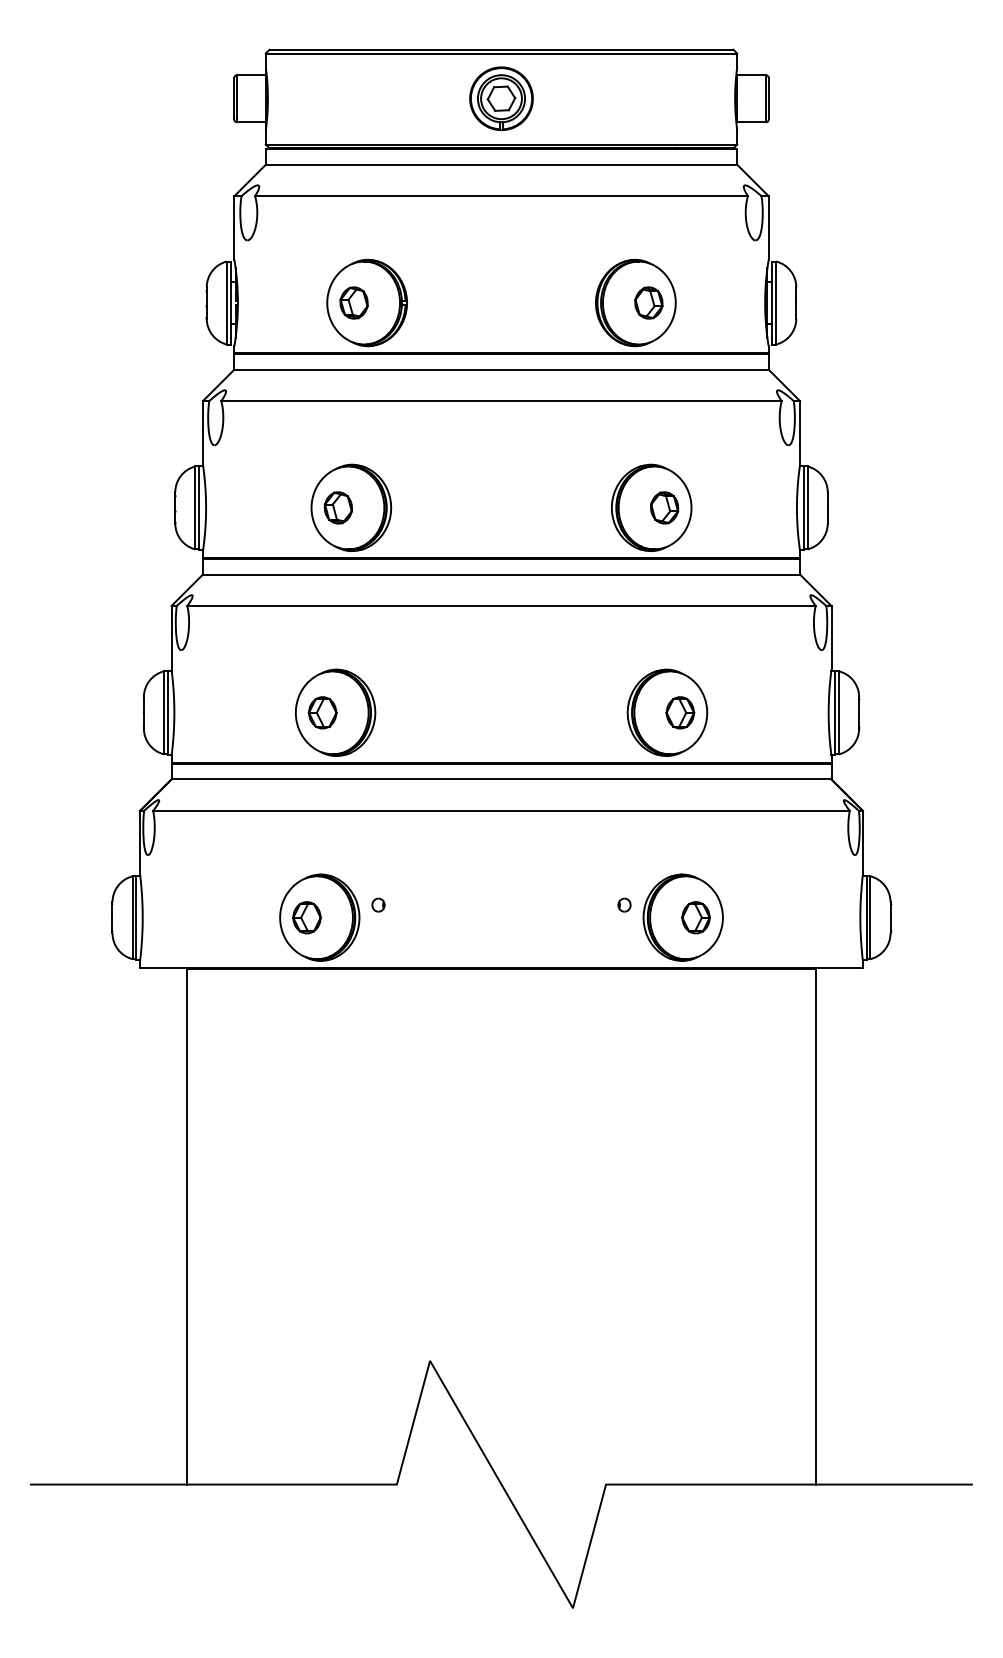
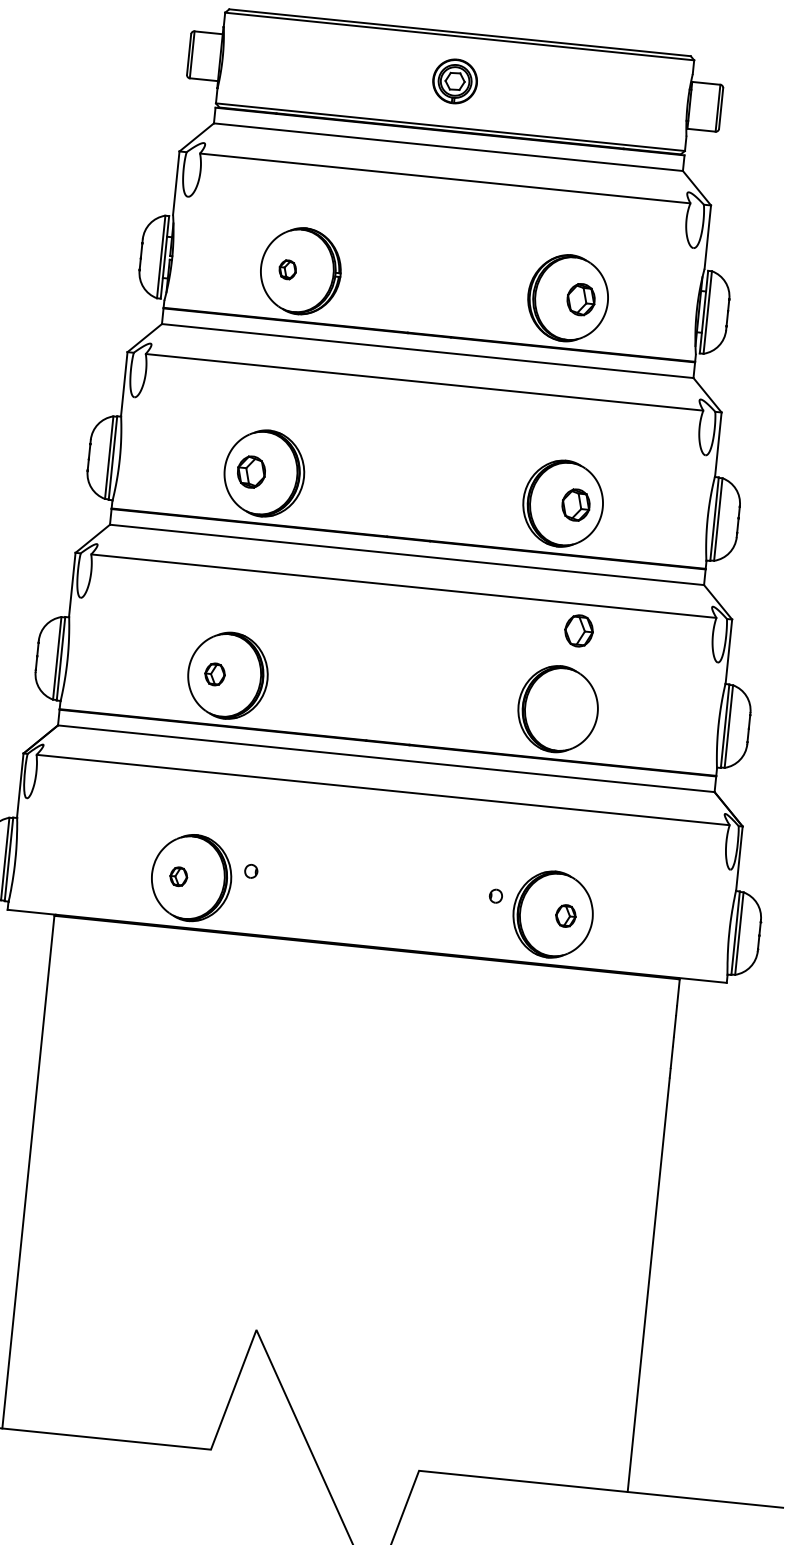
part: (501, 98) -> (455, 81), size x0.7
part: (353, 302) -> (287, 269), size x0.6
part: (322, 712) -> (214, 674), size x0.7
part: (680, 712) -> (579, 630), moved
part: (306, 917) -> (178, 876), size x0.6
part: (695, 917) -> (565, 915), size x0.7

